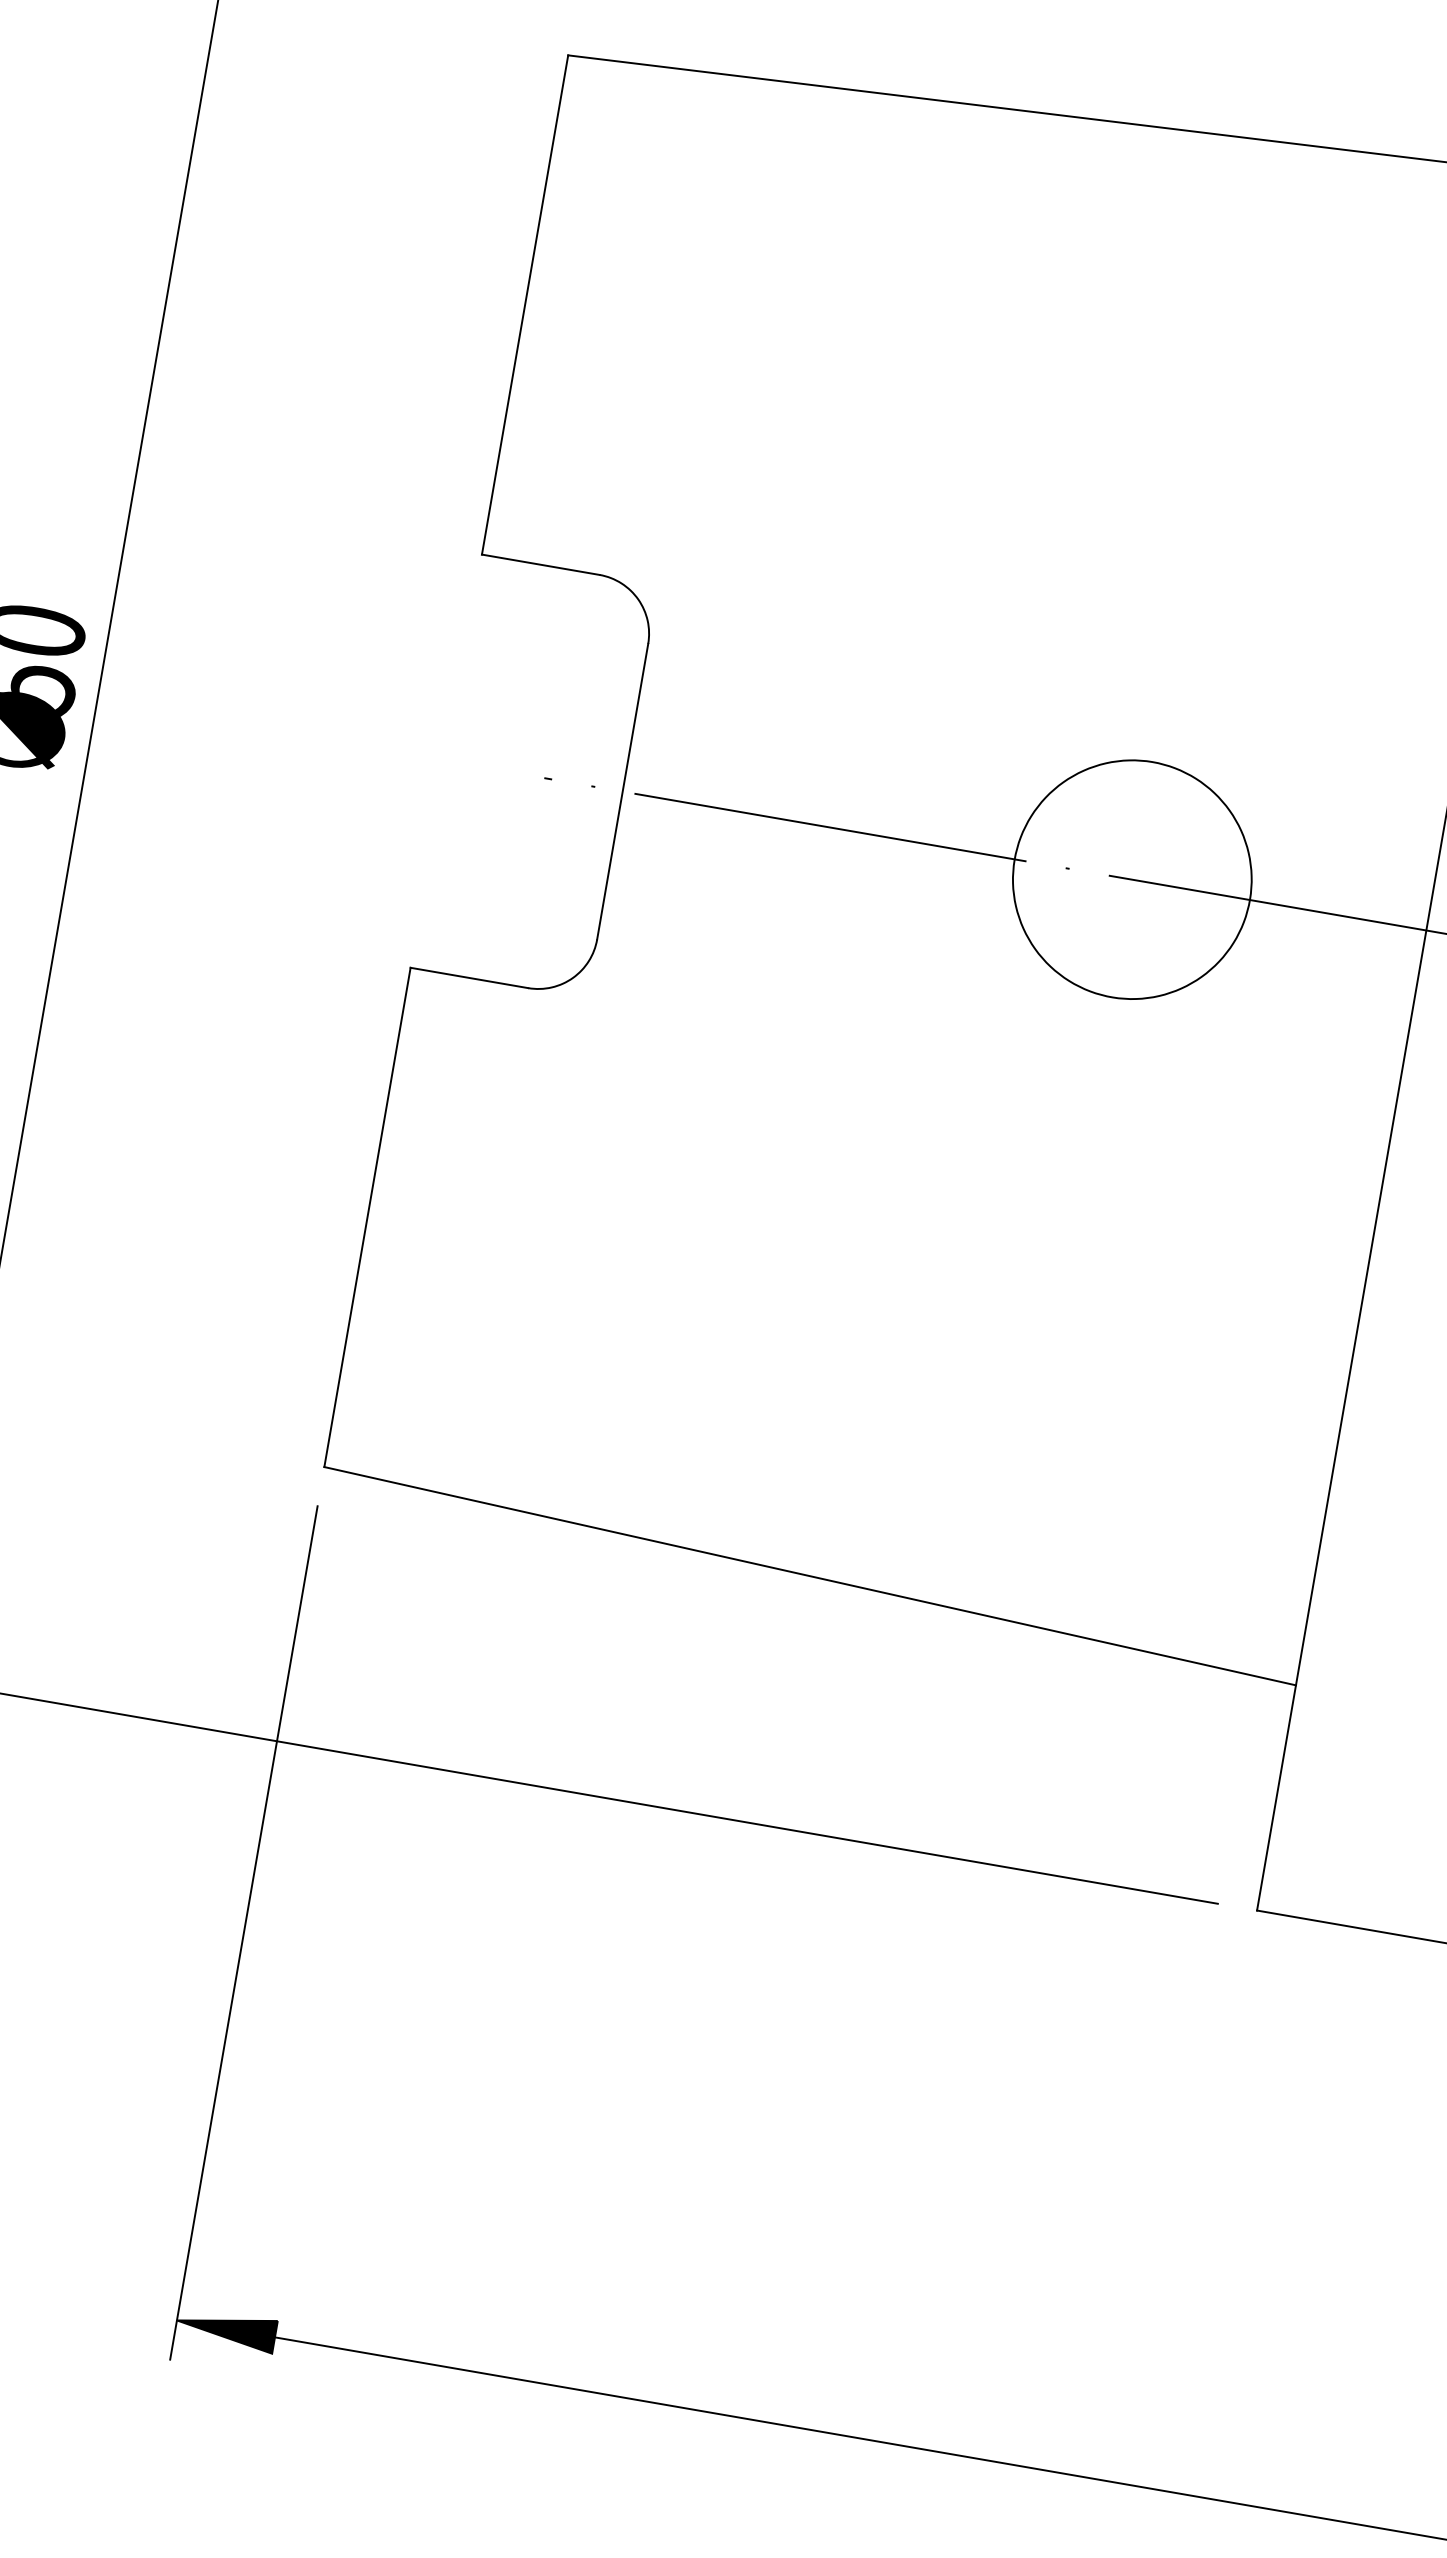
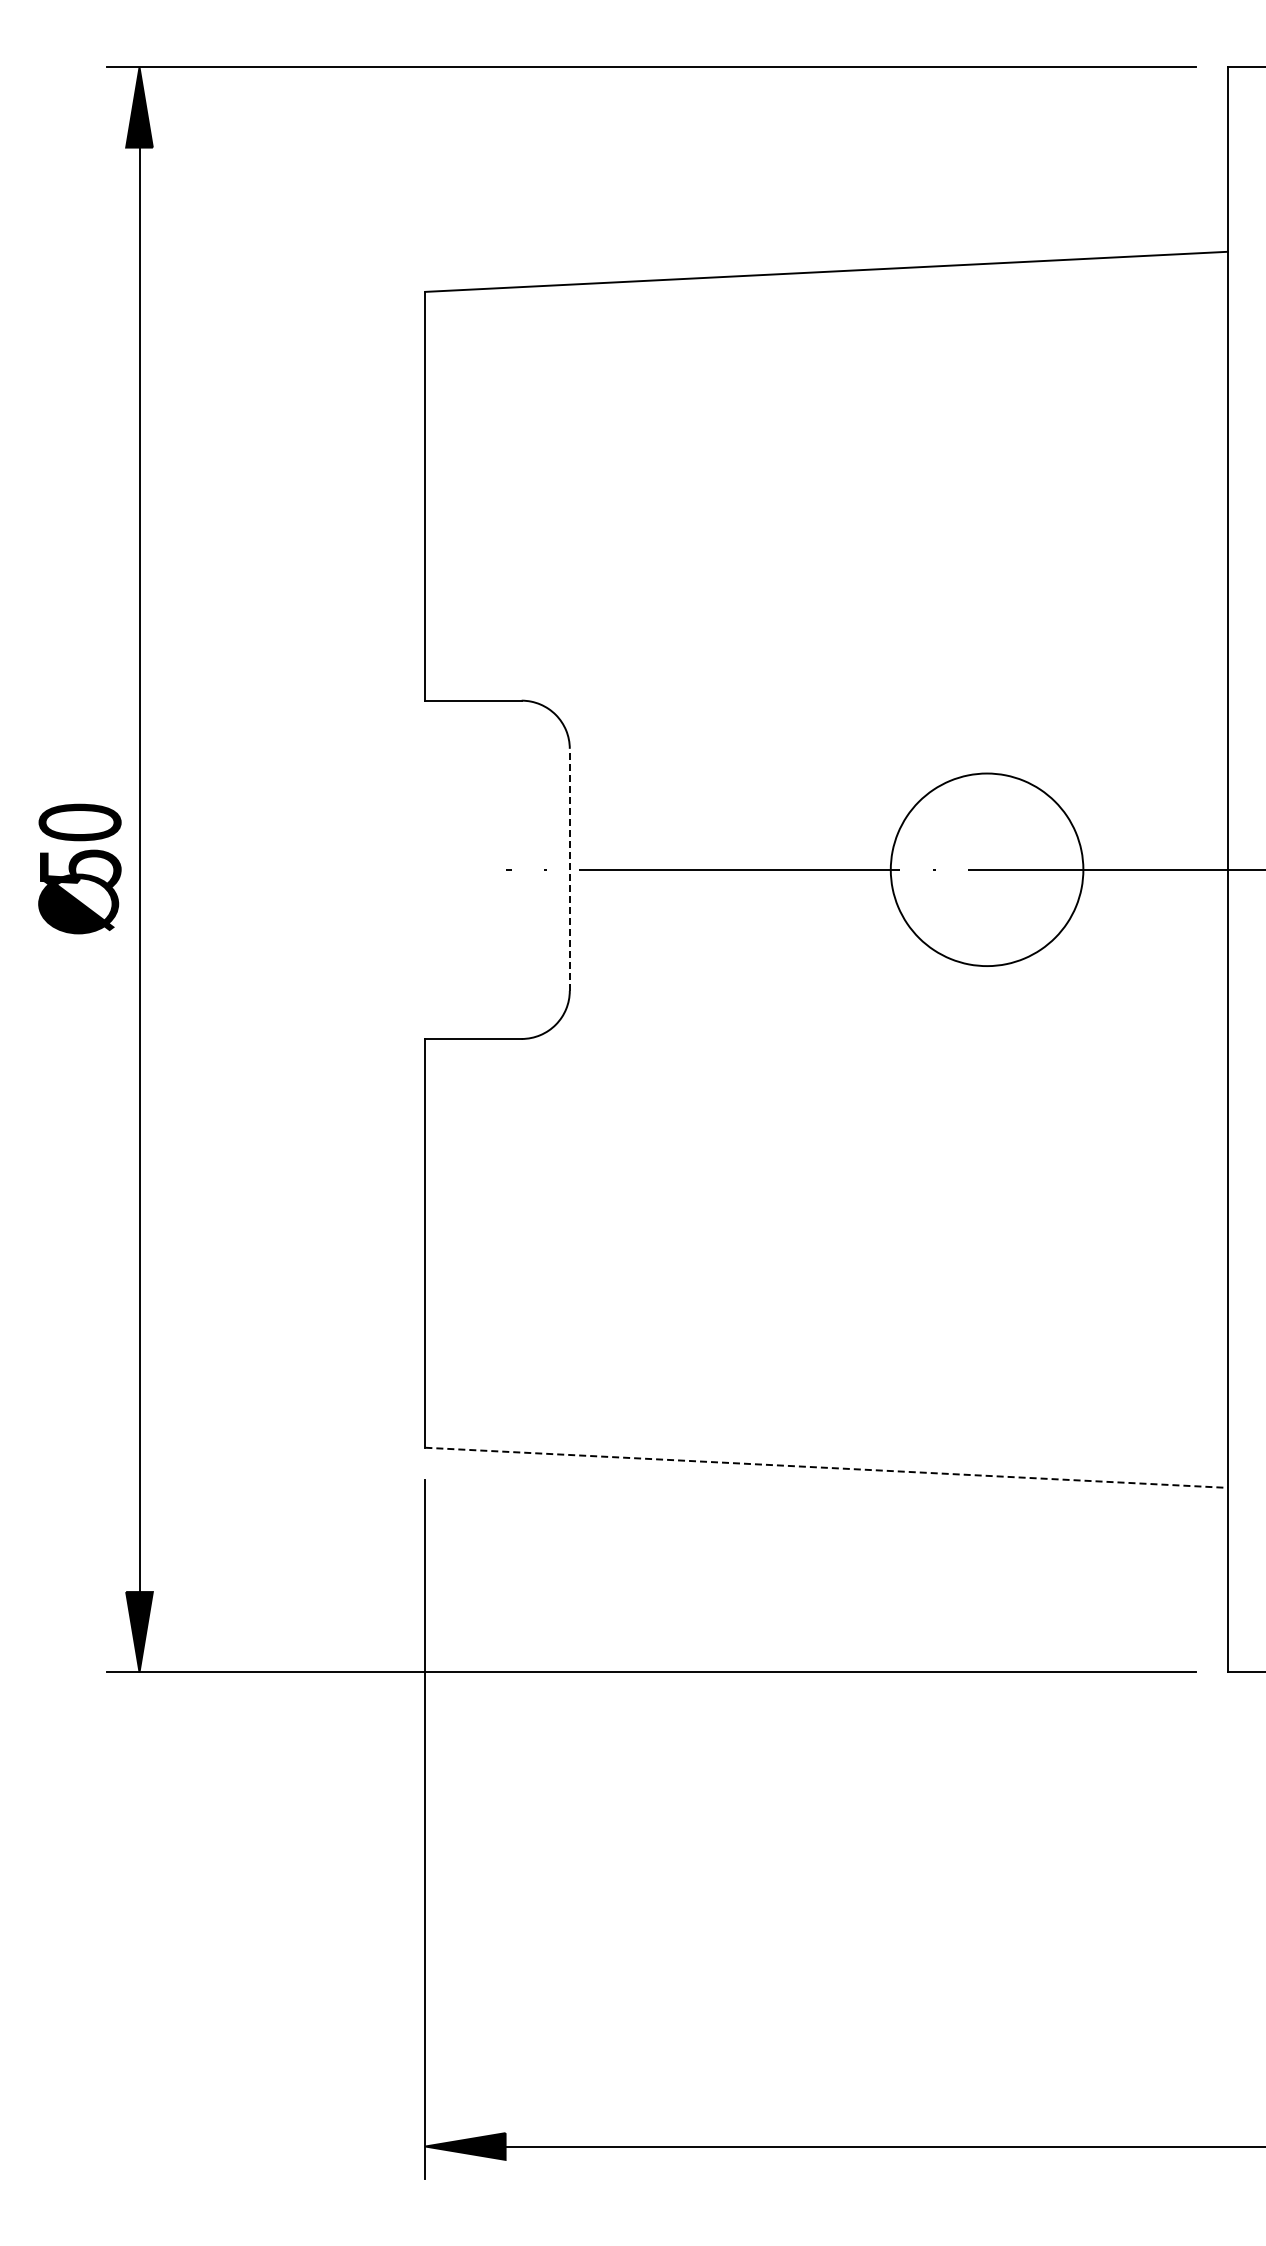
line: (622, 791) -> (569, 869), solid -> dashed
line: (810, 1575) -> (826, 1467), solid -> dashed

